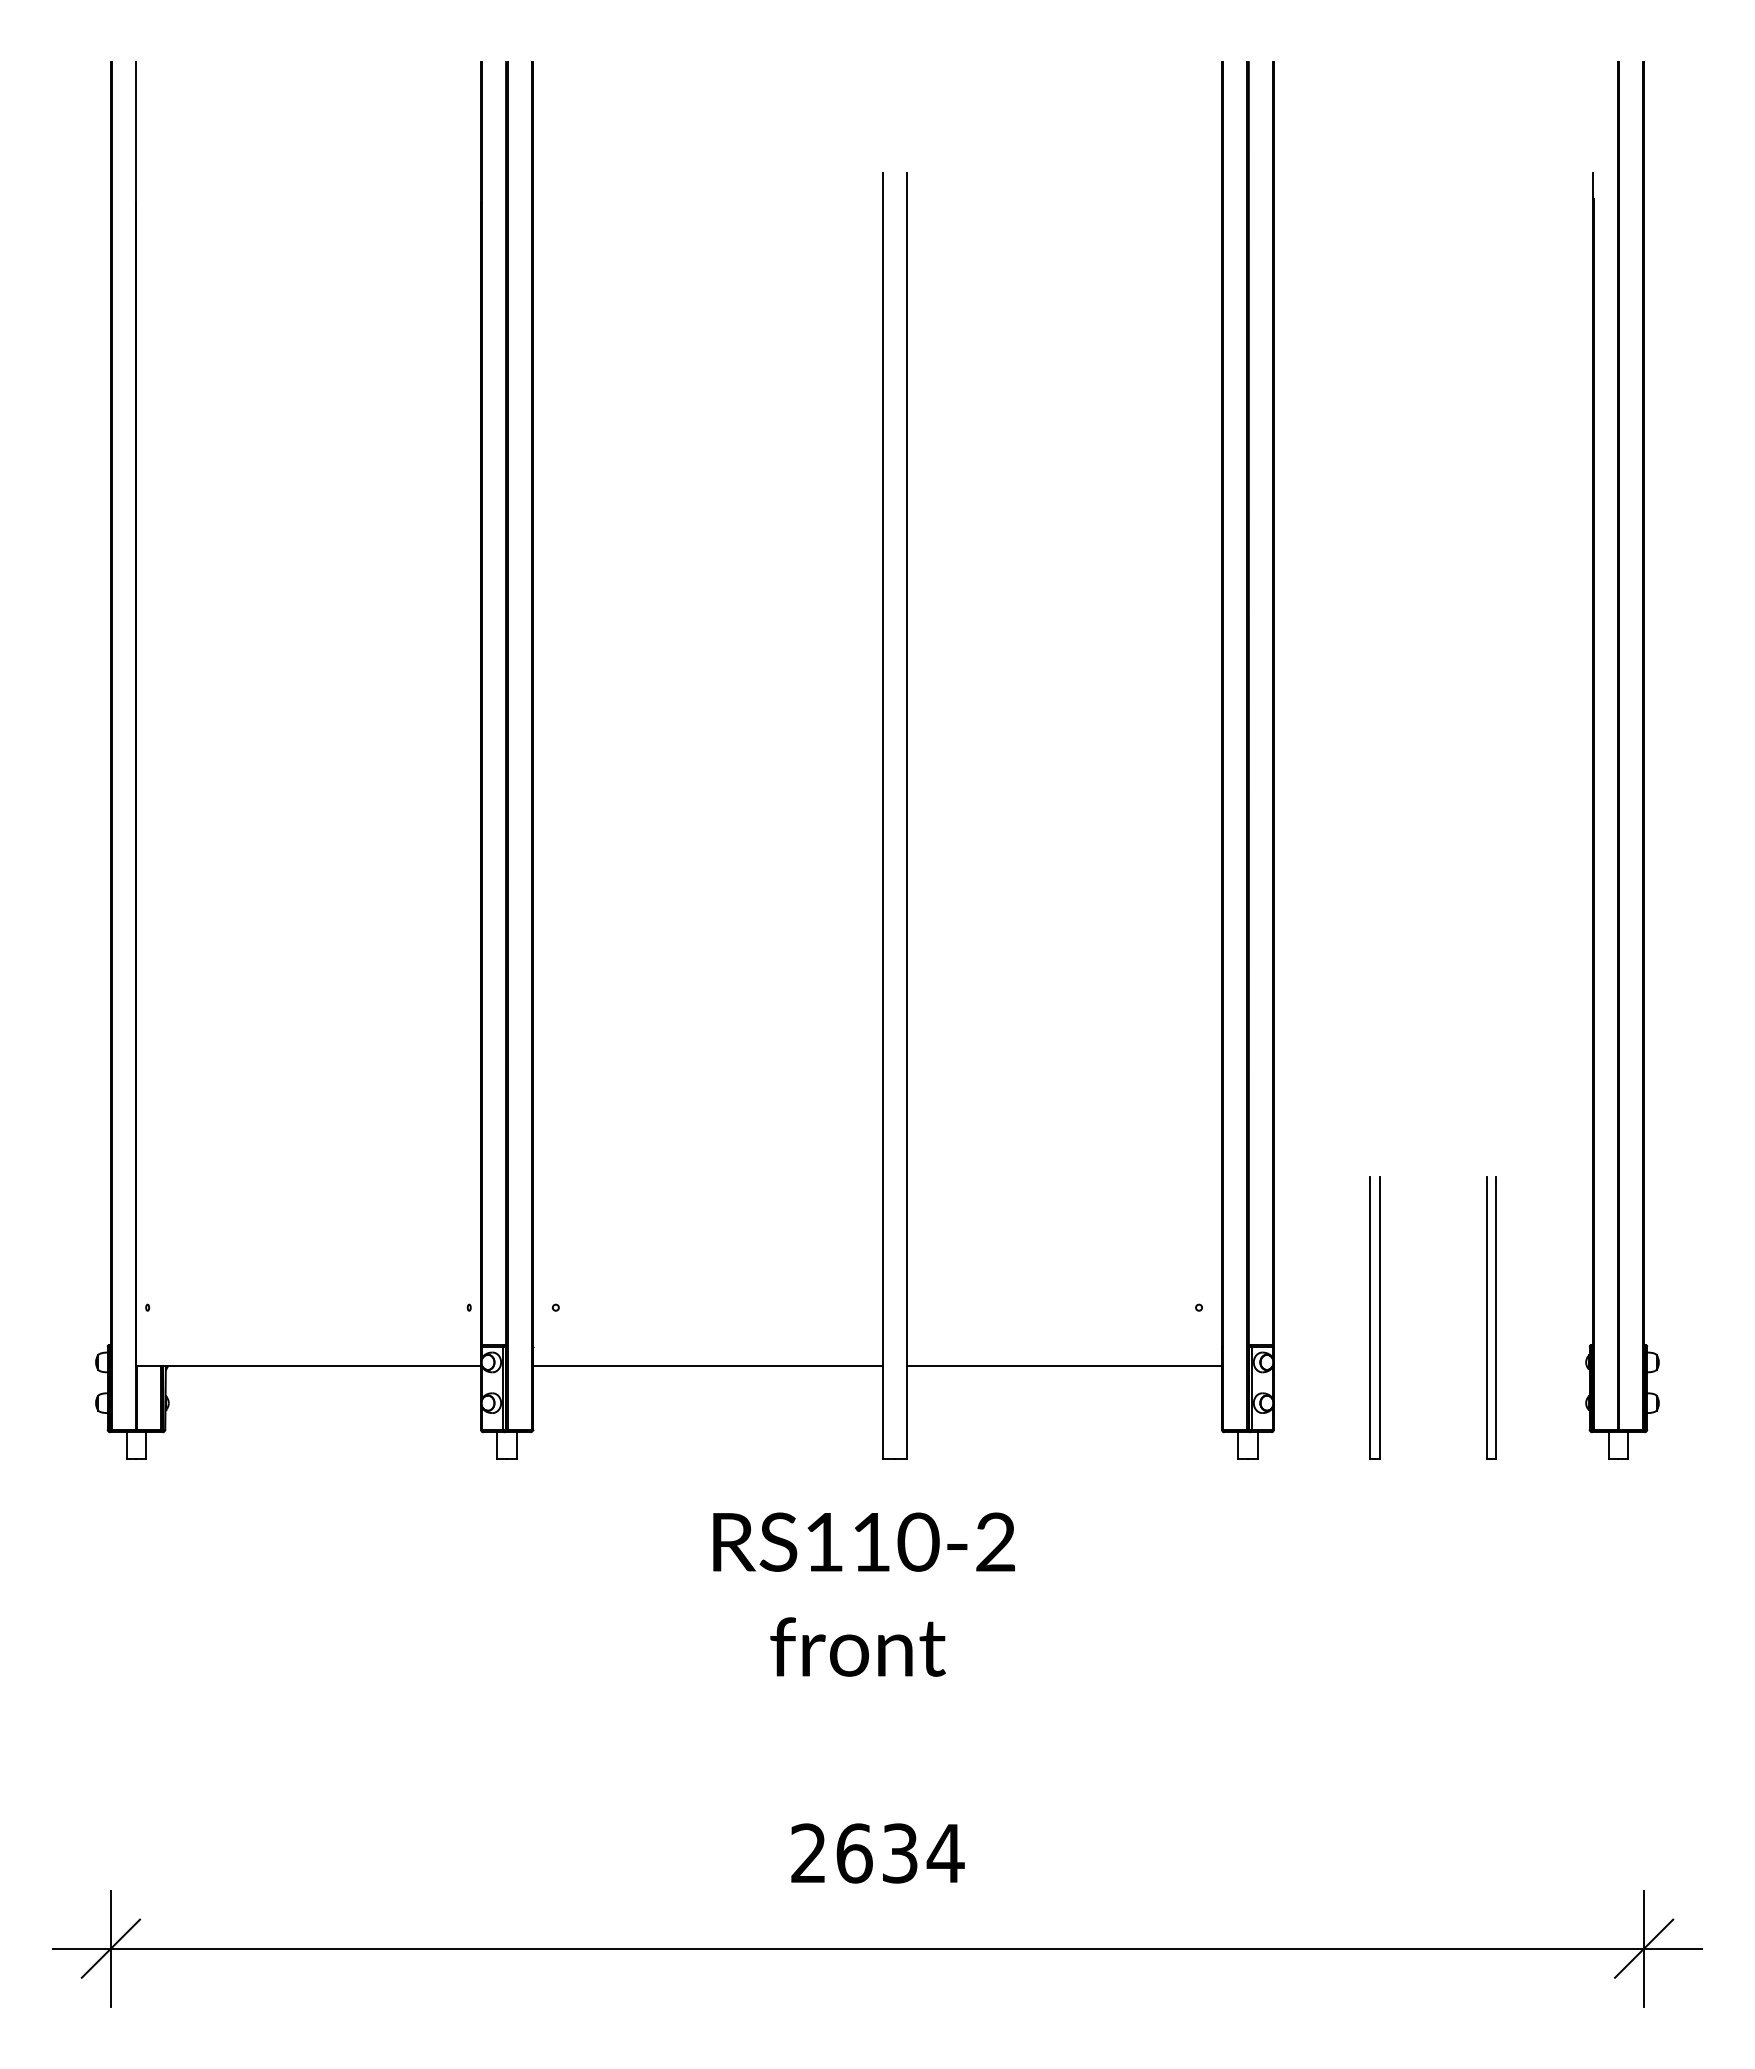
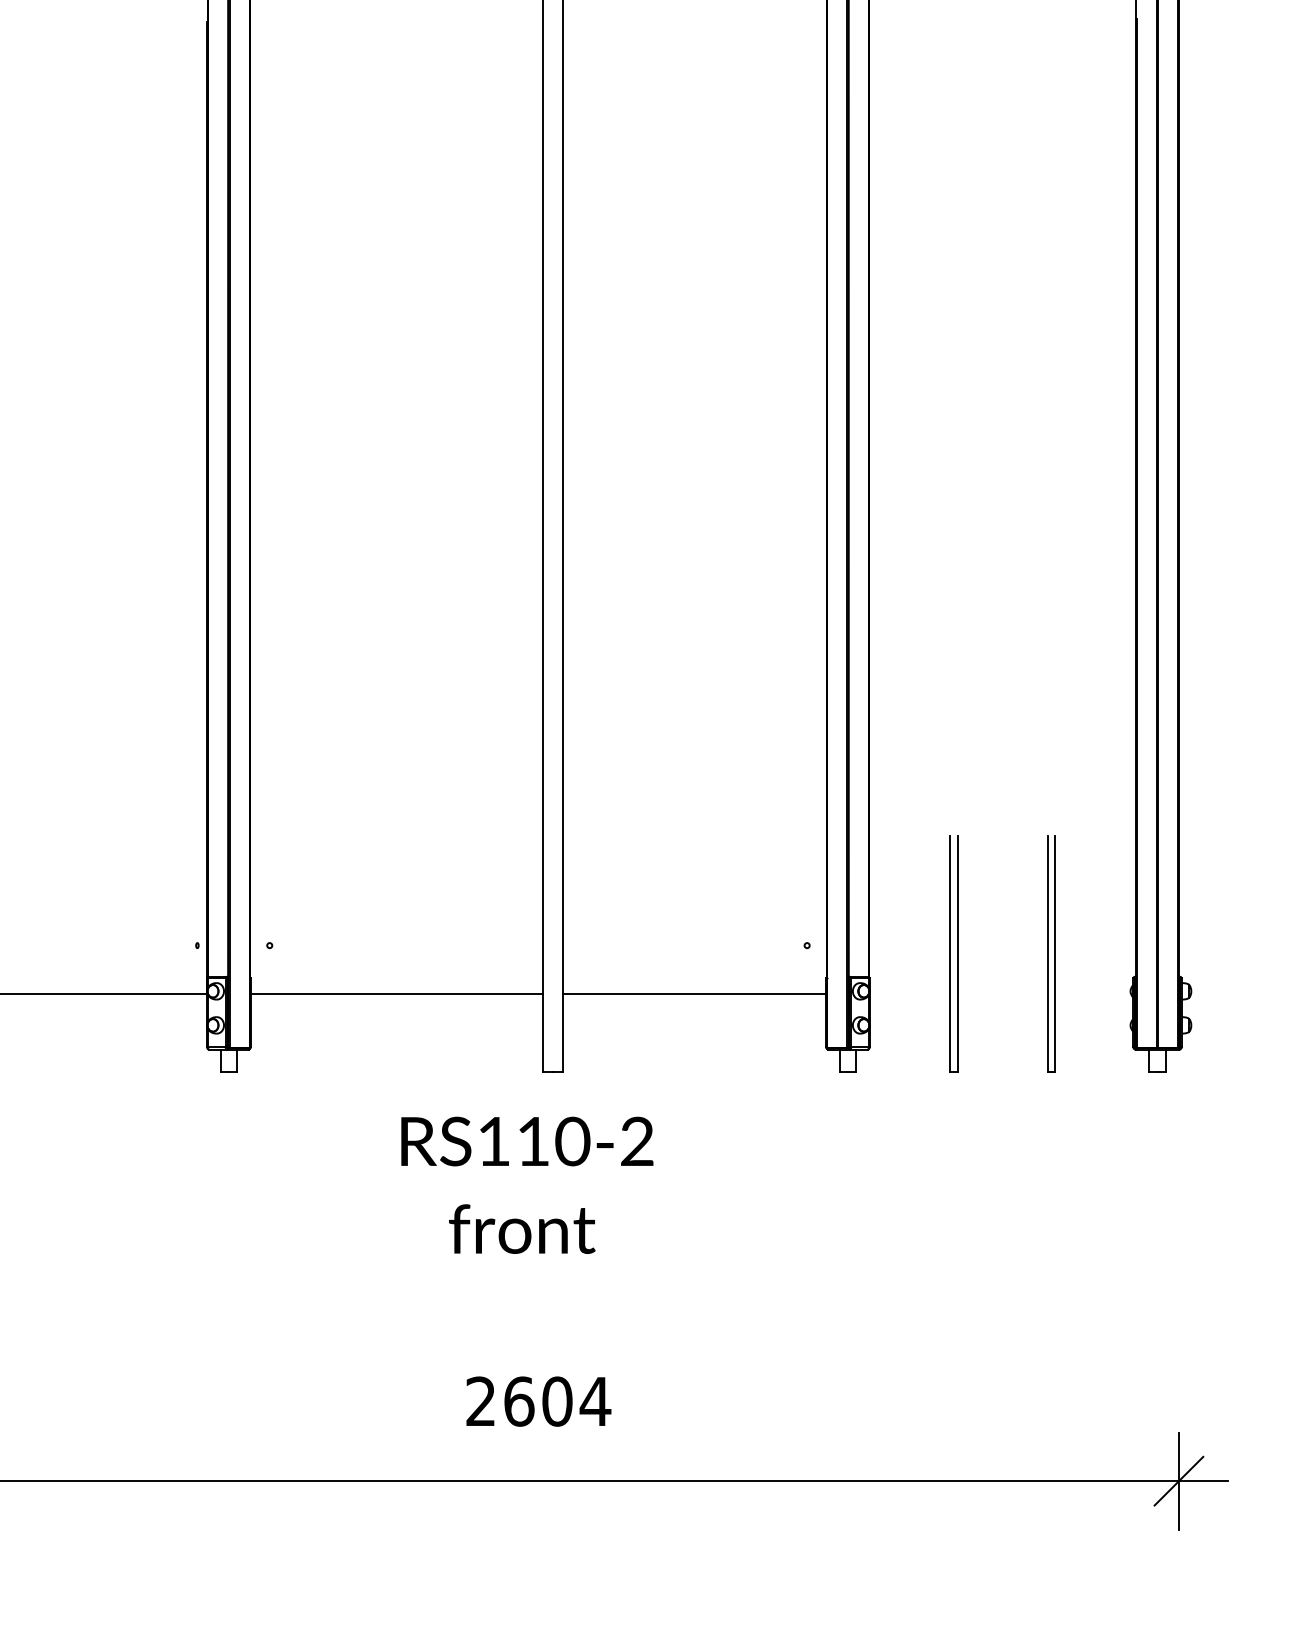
text: (900, 1853) -> (557, 1401), 2634 -> 2604

